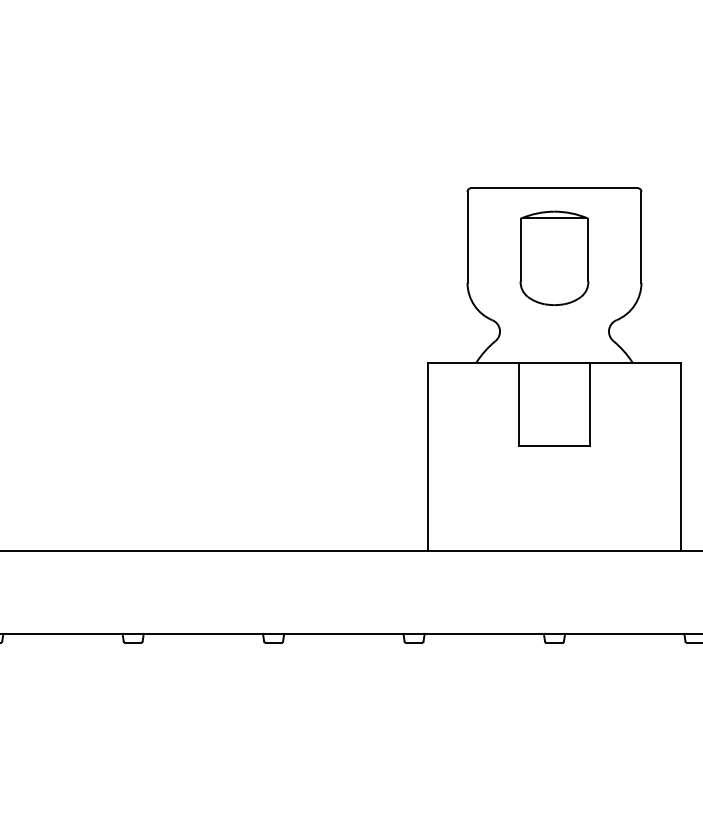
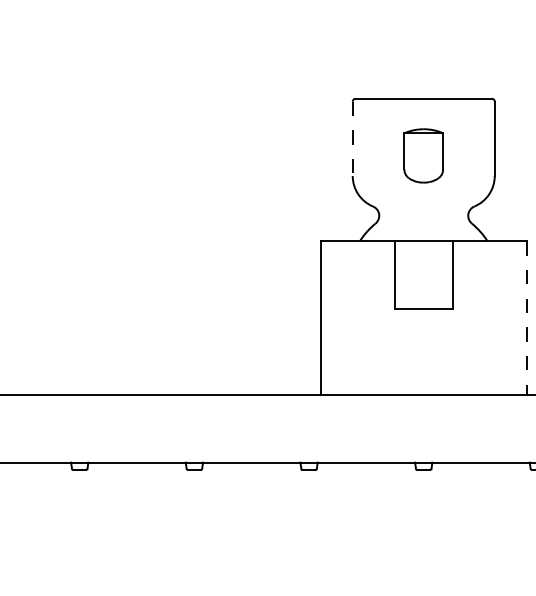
line: (467, 237) -> (352, 138), solid -> dashed
part: (554, 257) -> (423, 155), size x0.7
line: (680, 457) -> (526, 318), solid -> dashed

